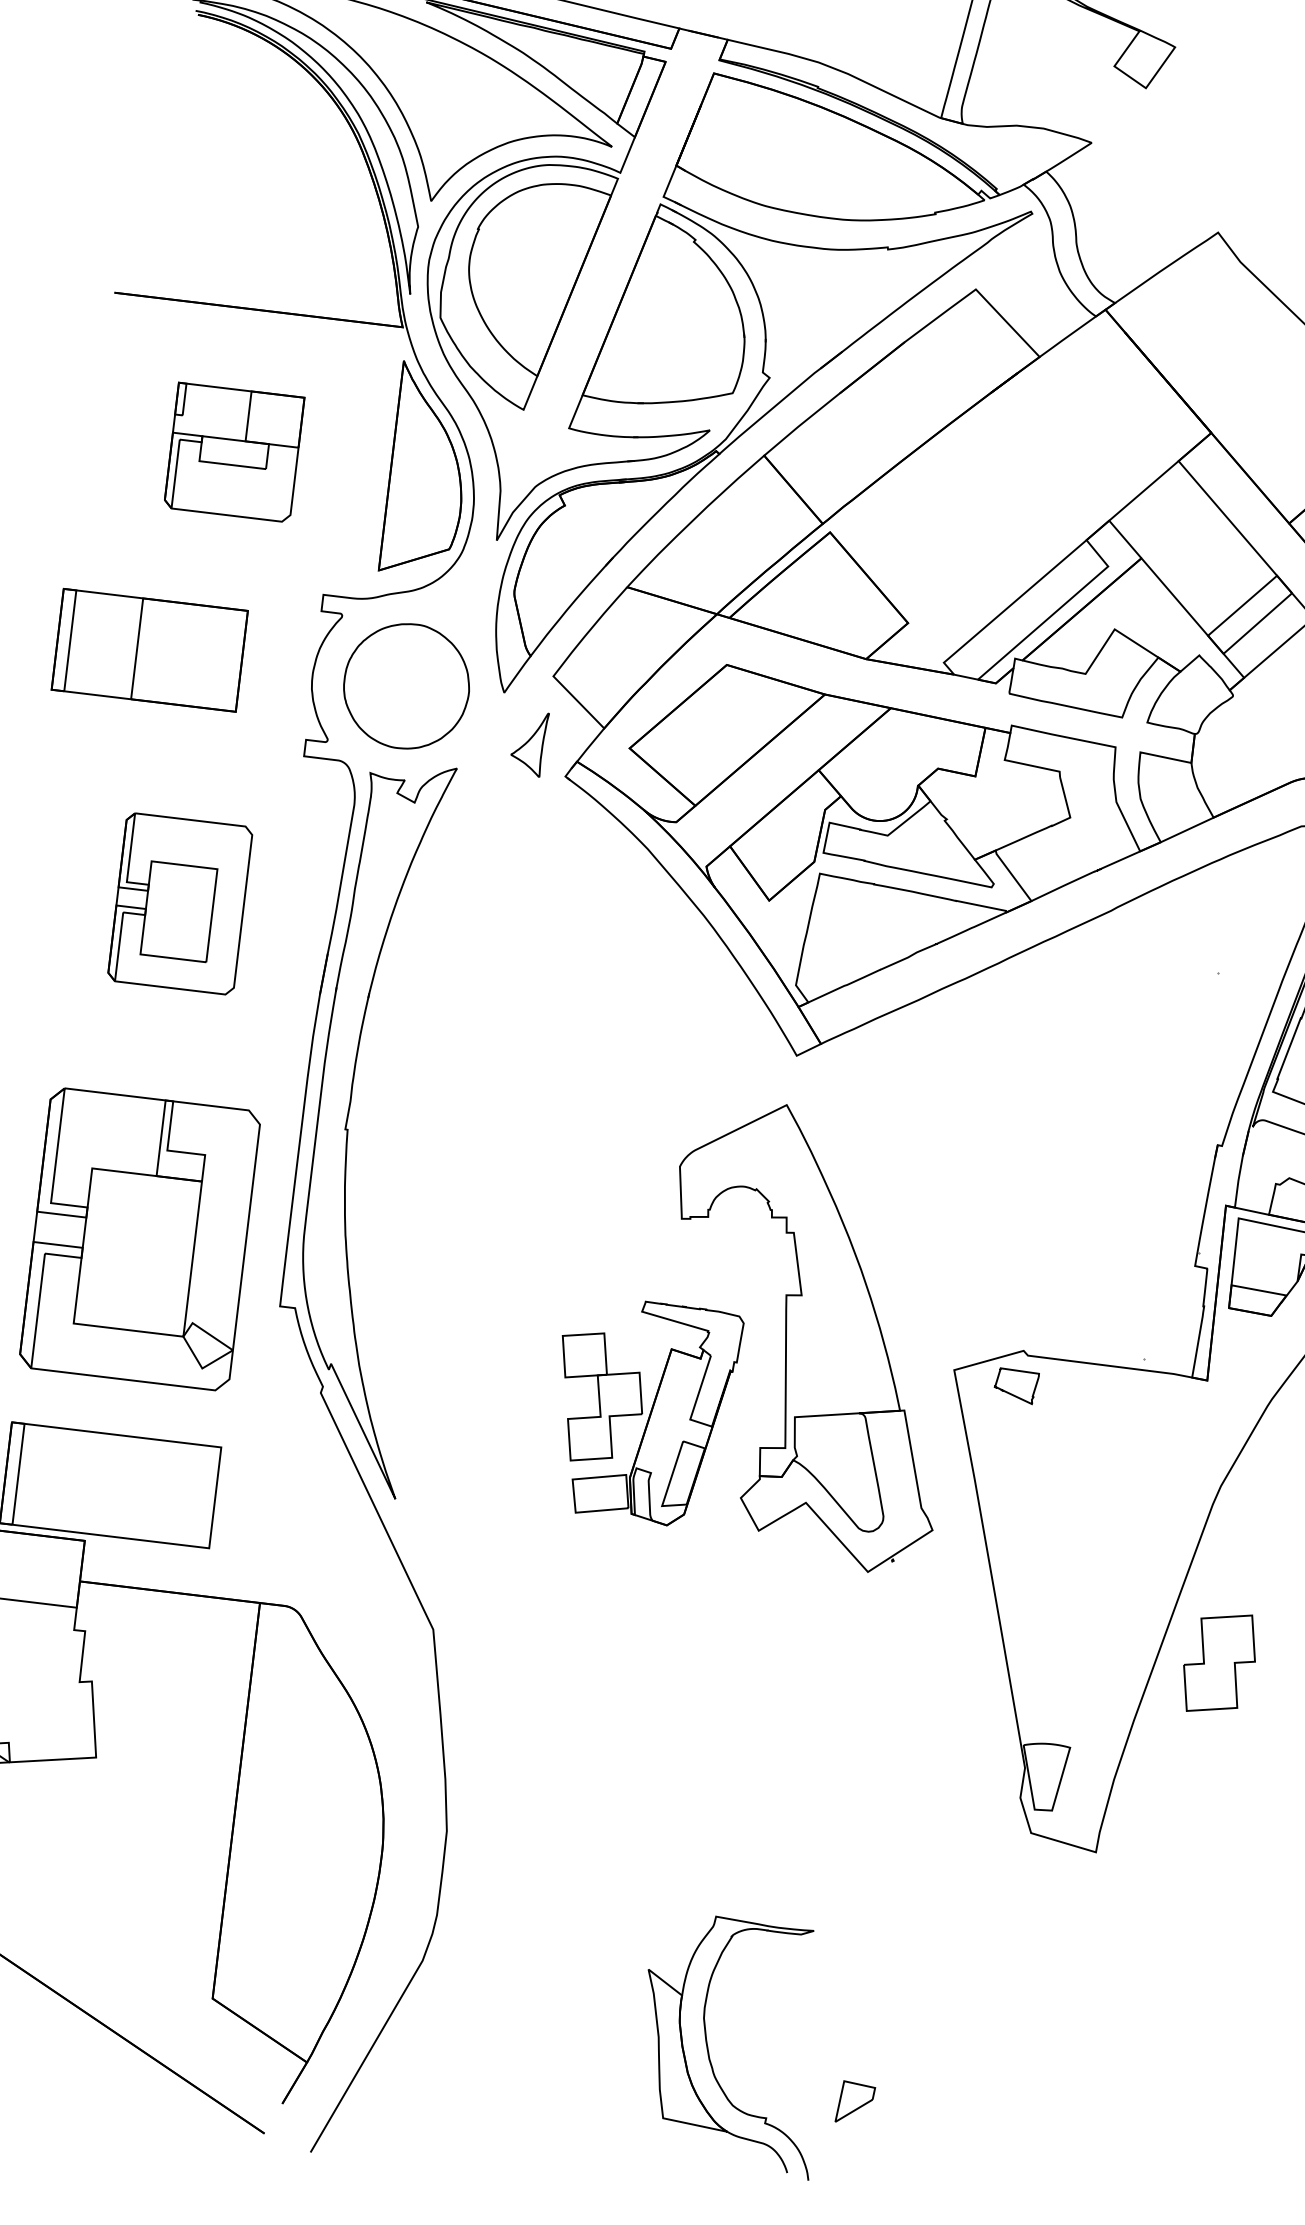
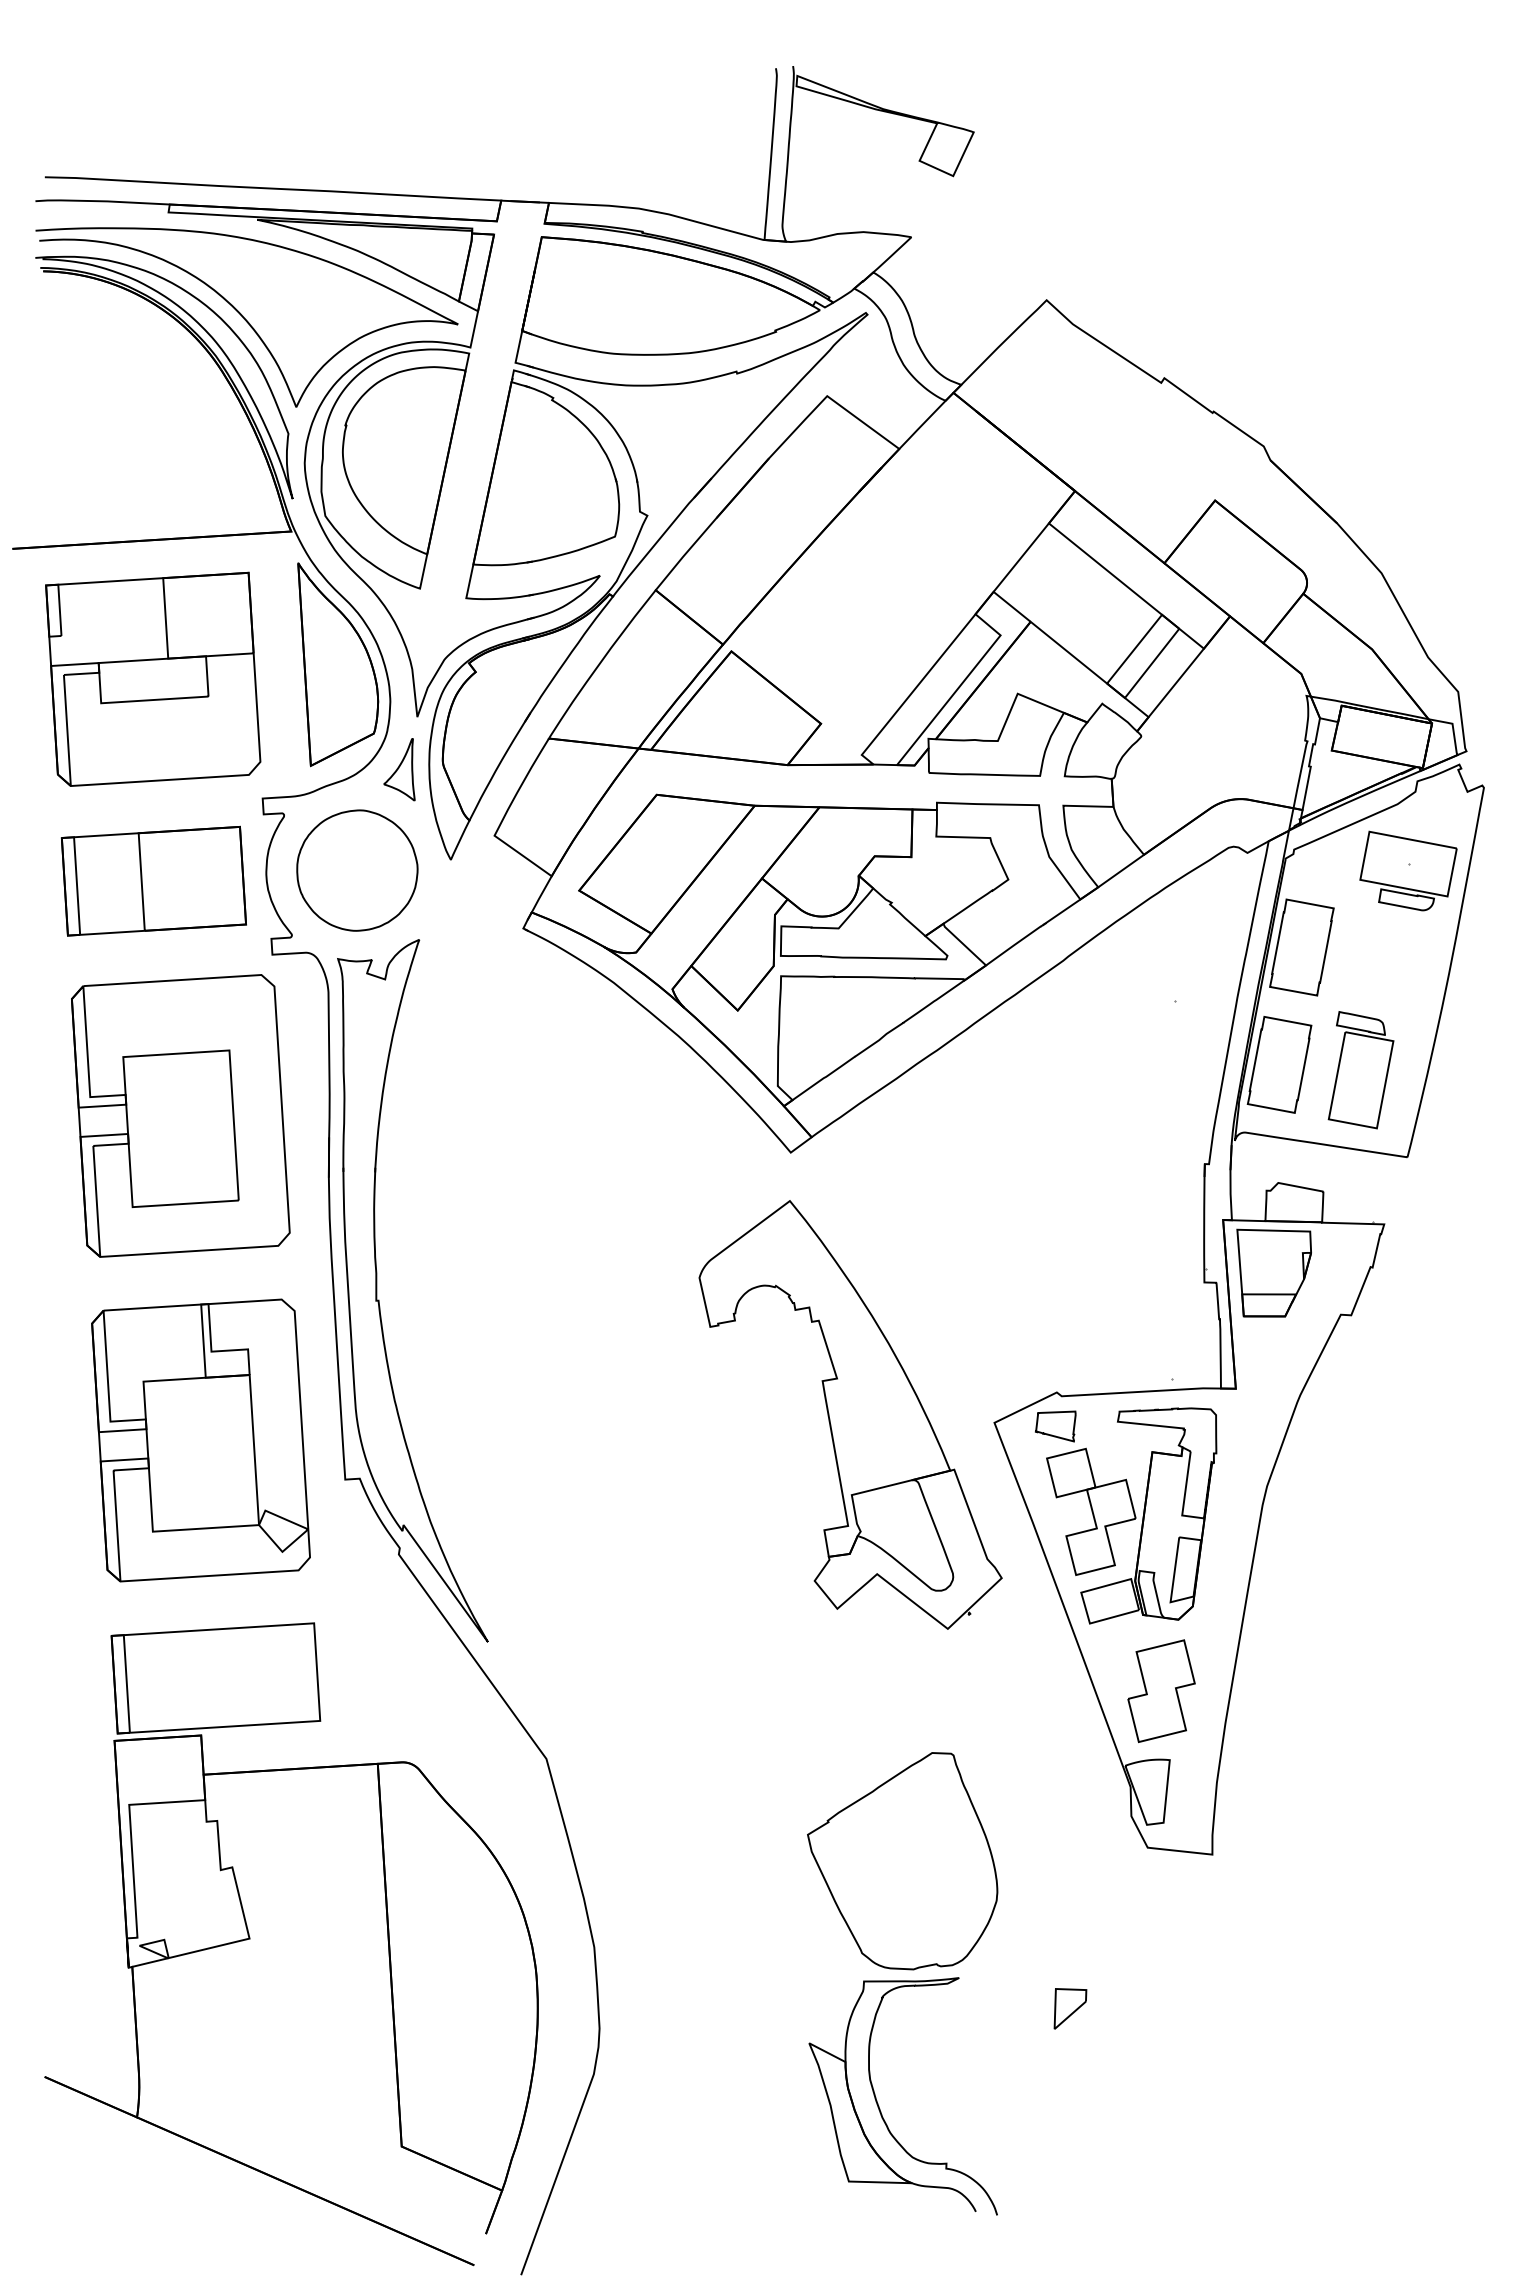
part: (234, 451) -> (153, 678), size x1.67
part: (149, 649) -> (153, 880), moved
part: (529, 742) -> (399, 769), moved
part: (179, 903) -> (180, 1115), size x1.67
part: (638, 1410) -> (1131, 1515), moved
part: (1219, 1662) -> (1161, 1690), moved
part: (777, 1801) -> (902, 1861), added
part: (855, 2103) -> (1070, 2008), moved

